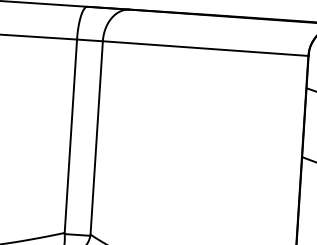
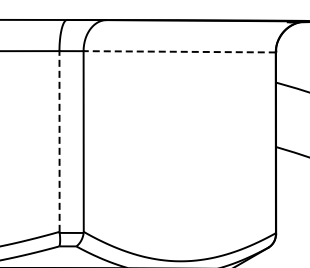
line: (205, 48) -> (179, 51), solid -> dashed
line: (70, 135) -> (59, 140), solid -> dashed

